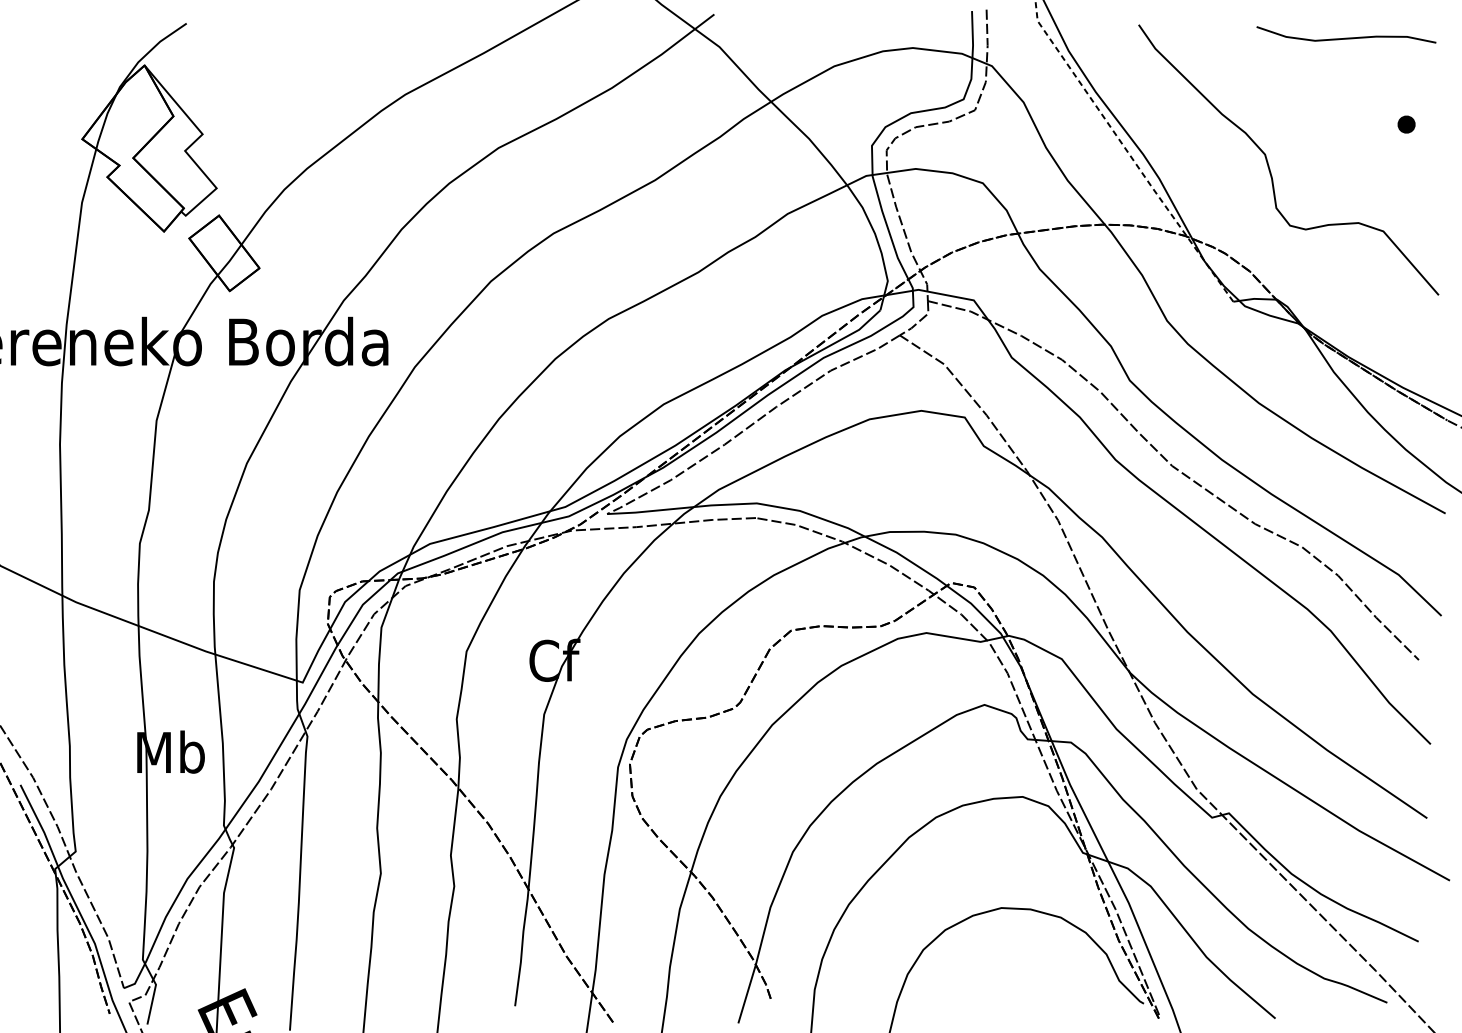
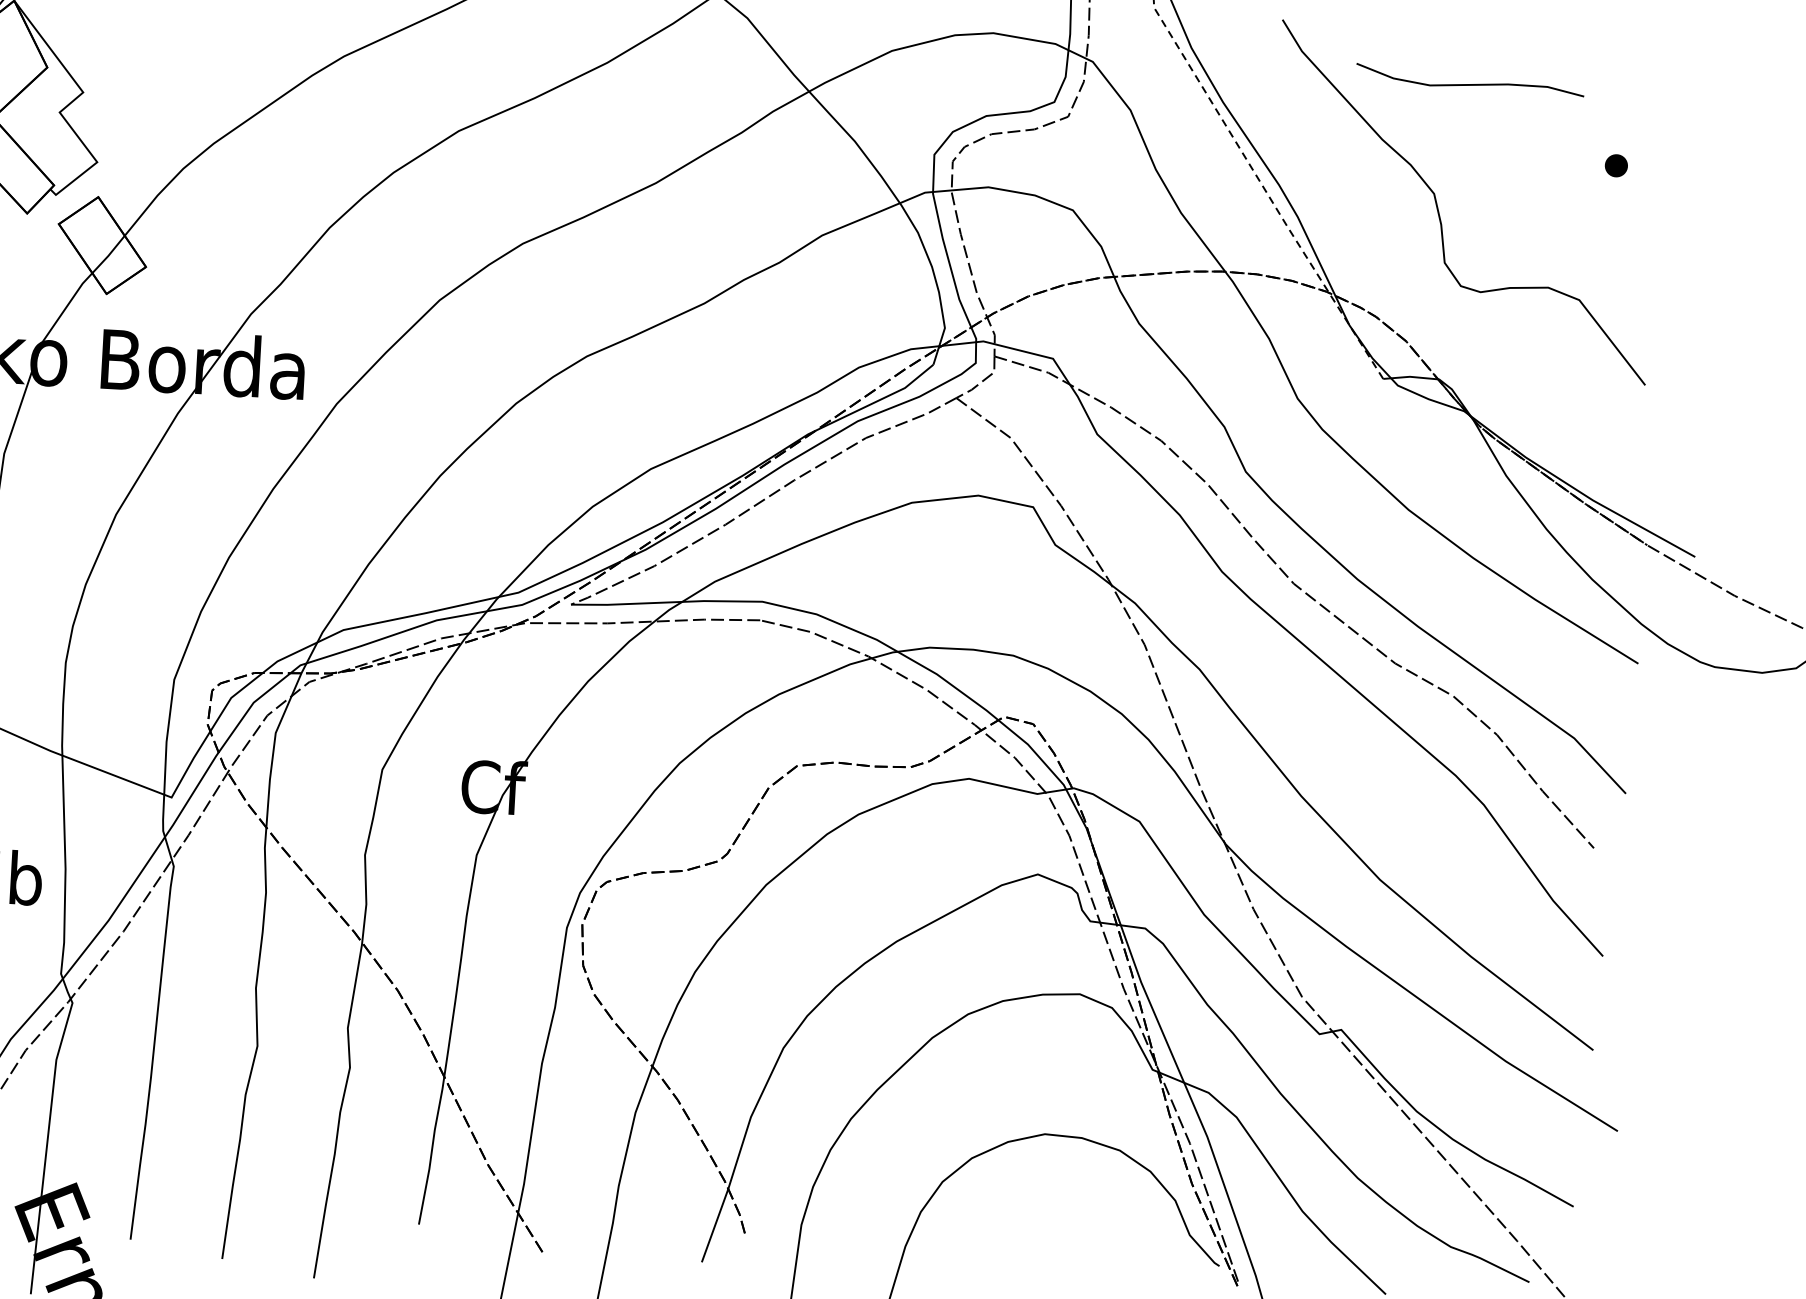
curve: (1346, 37) -> (1470, 83), moved

